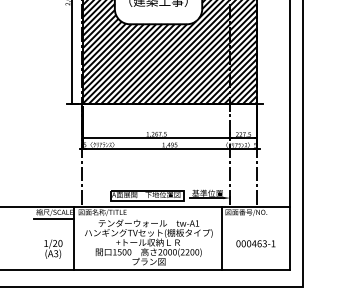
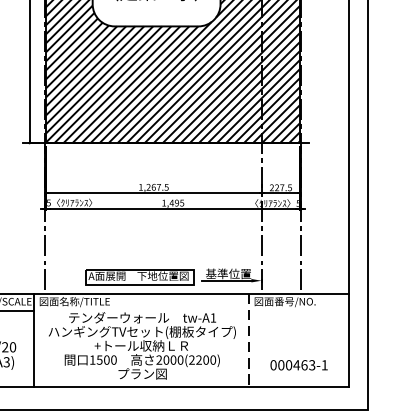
line: (221, 238) -> (248, 339), solid -> dashed
text: (255, 243) -> (298, 364), moved

